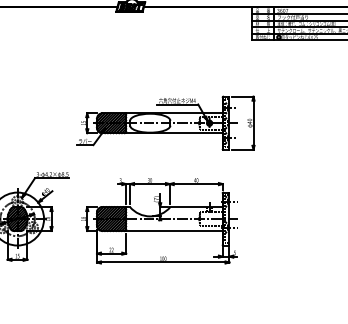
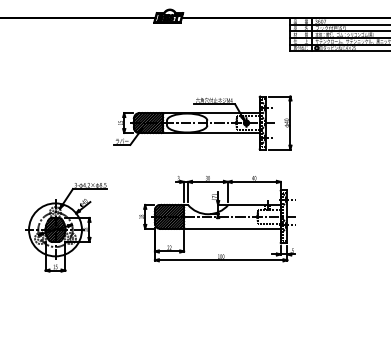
part: (165, 122) -> (202, 122), moved
part: (159, 221) -> (217, 219), moved

